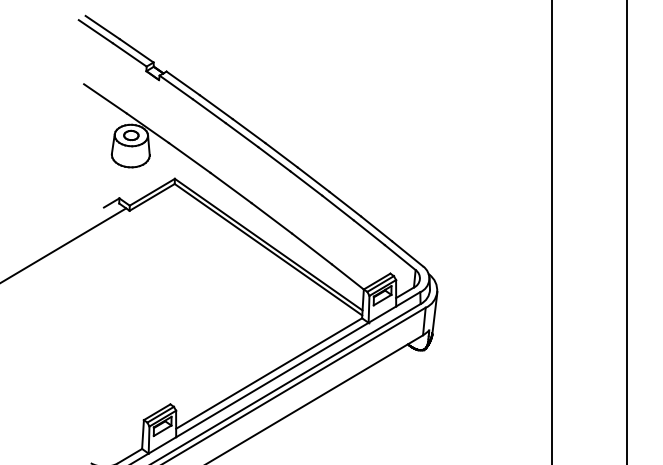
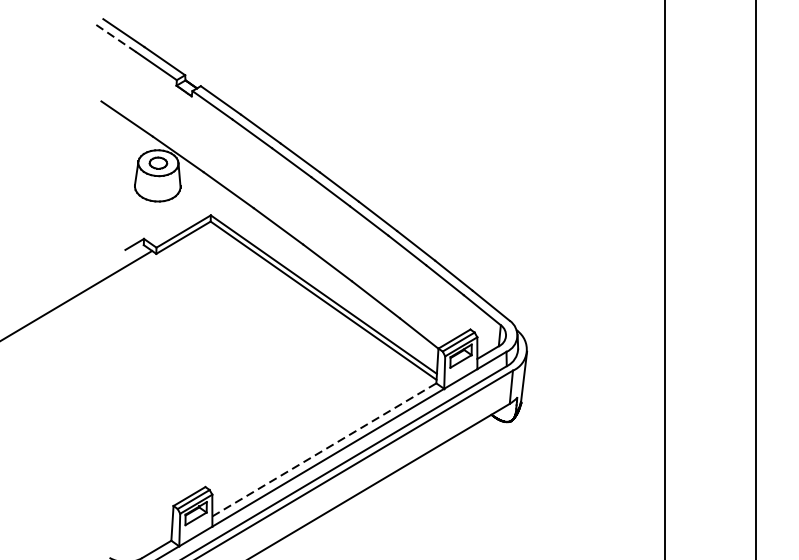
line: (95, 31) -> (115, 37), solid -> dashed
line: (269, 373) -> (324, 449), solid -> dashed

